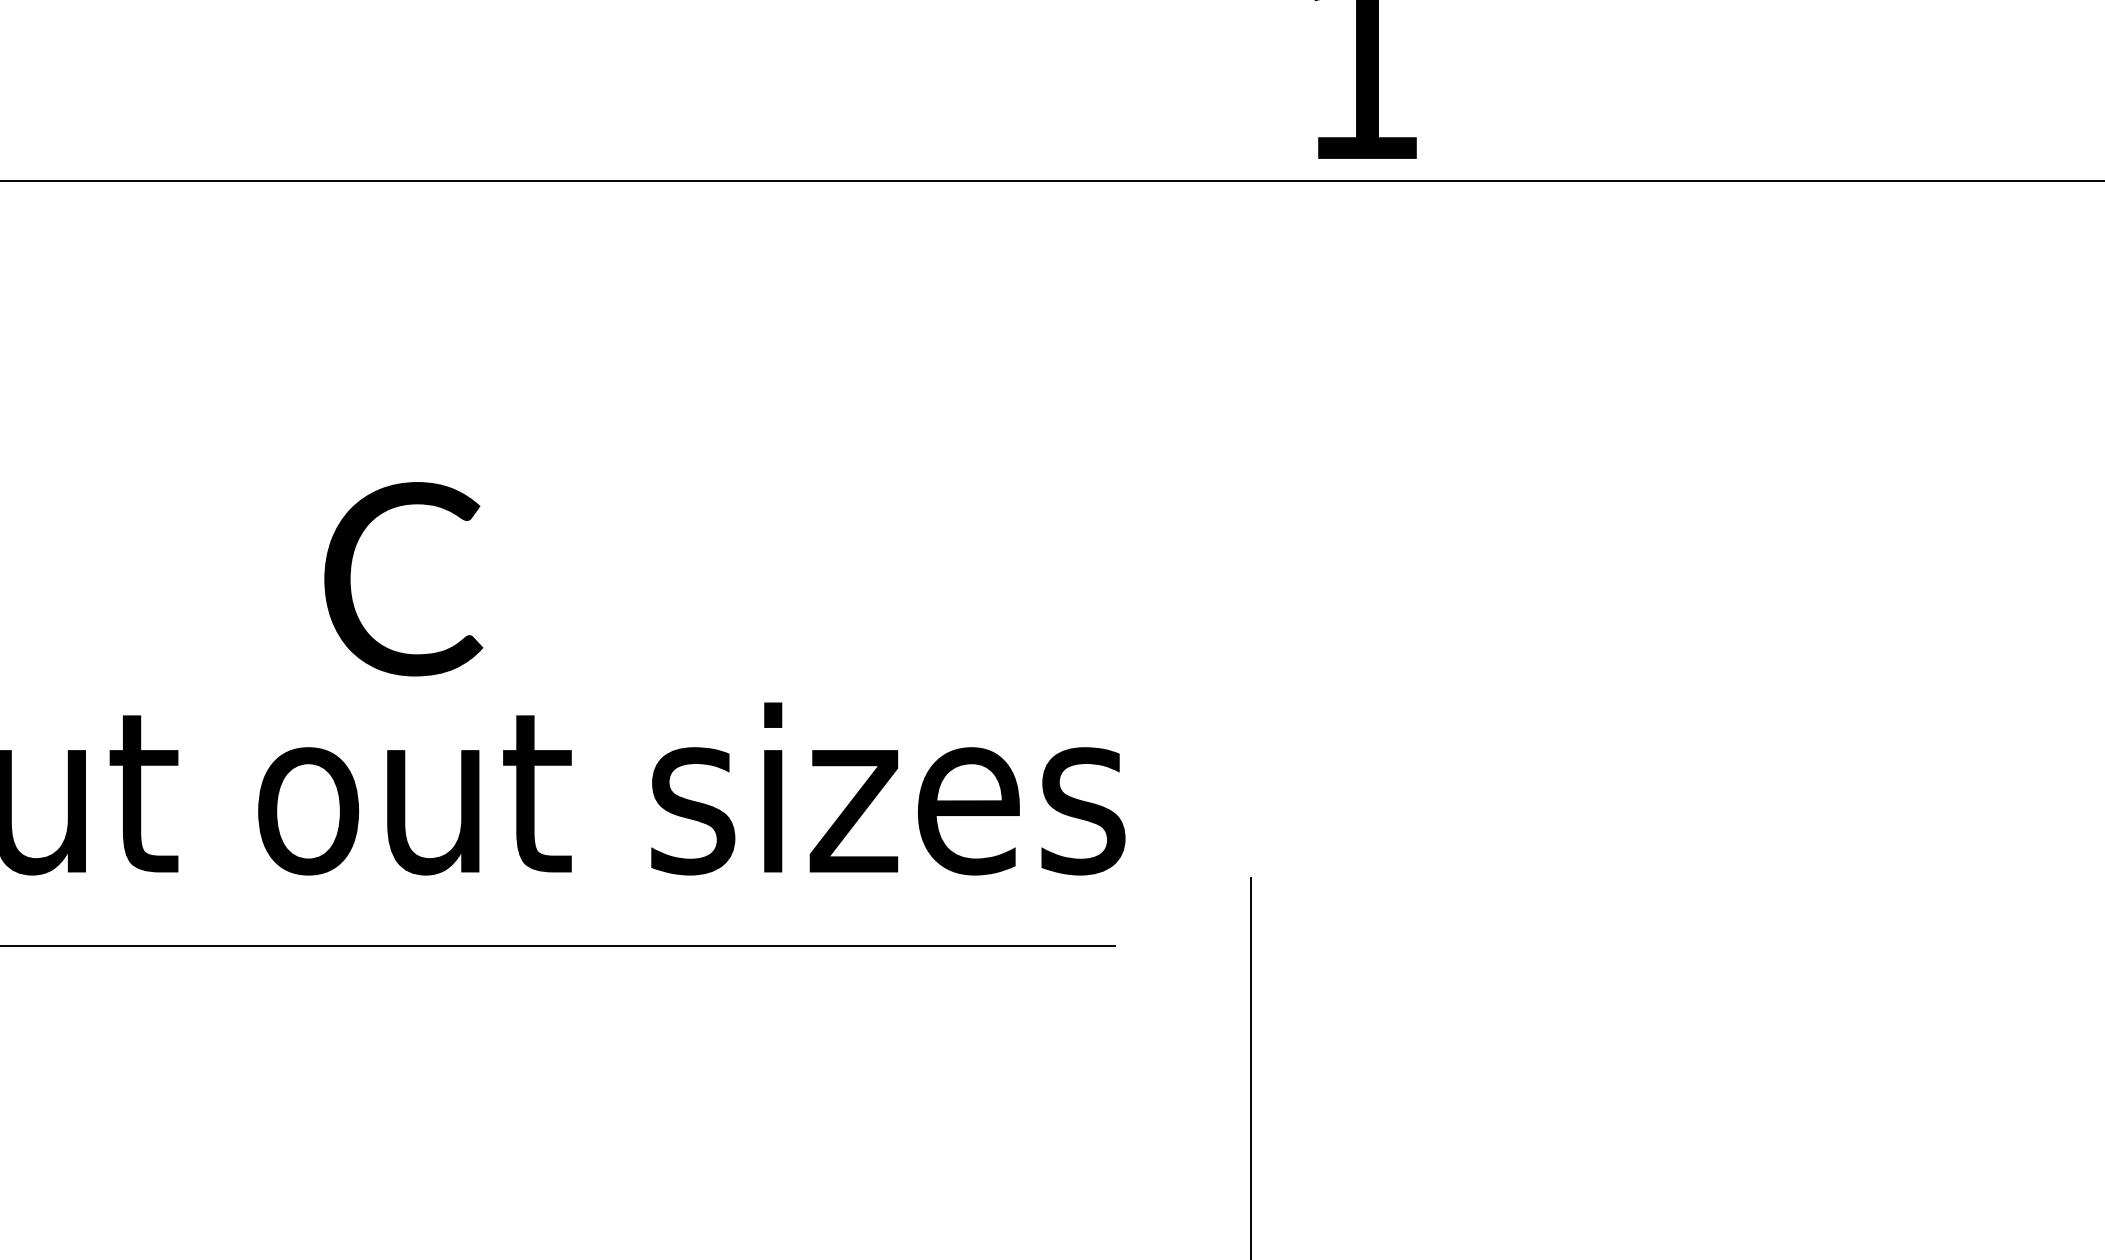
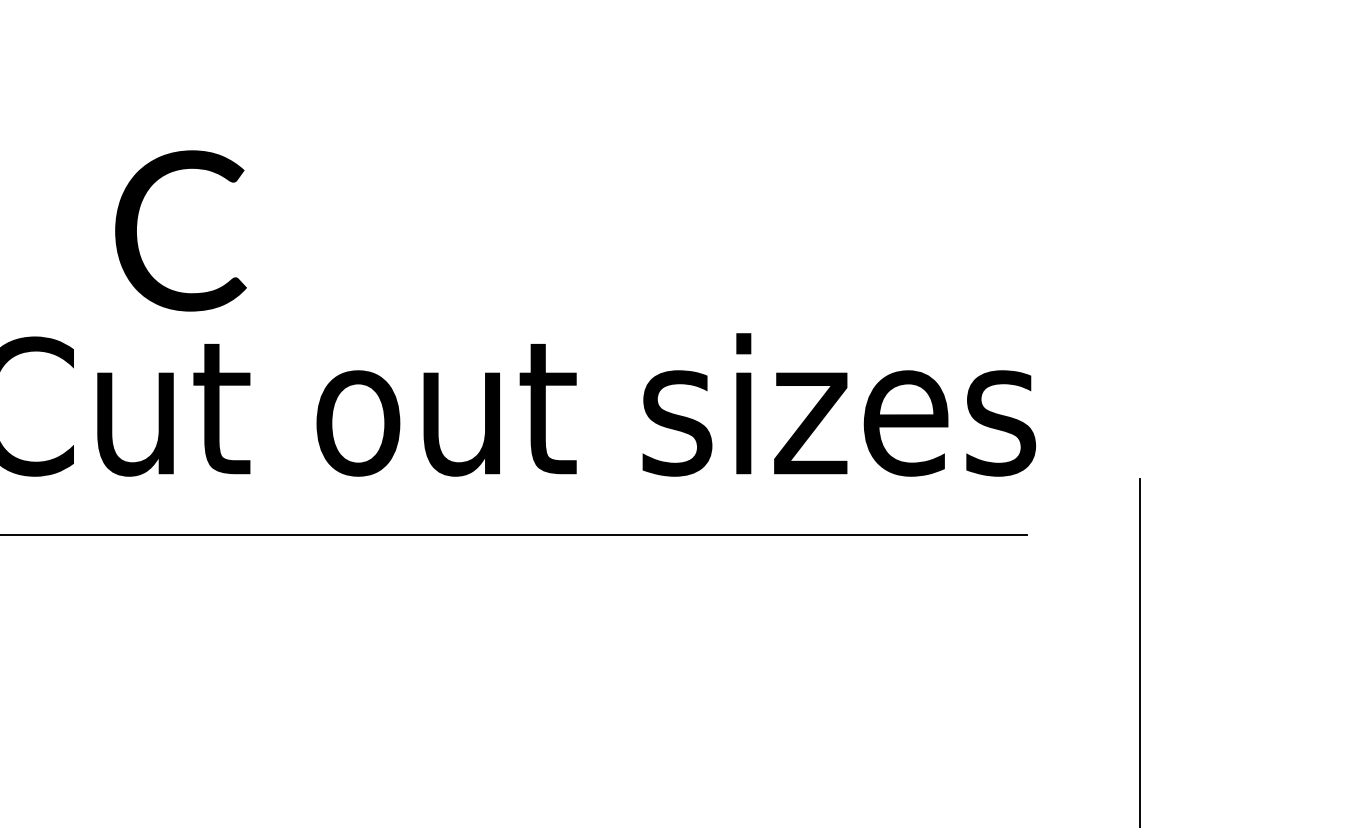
text: (403, 579) -> (180, 231), moved

